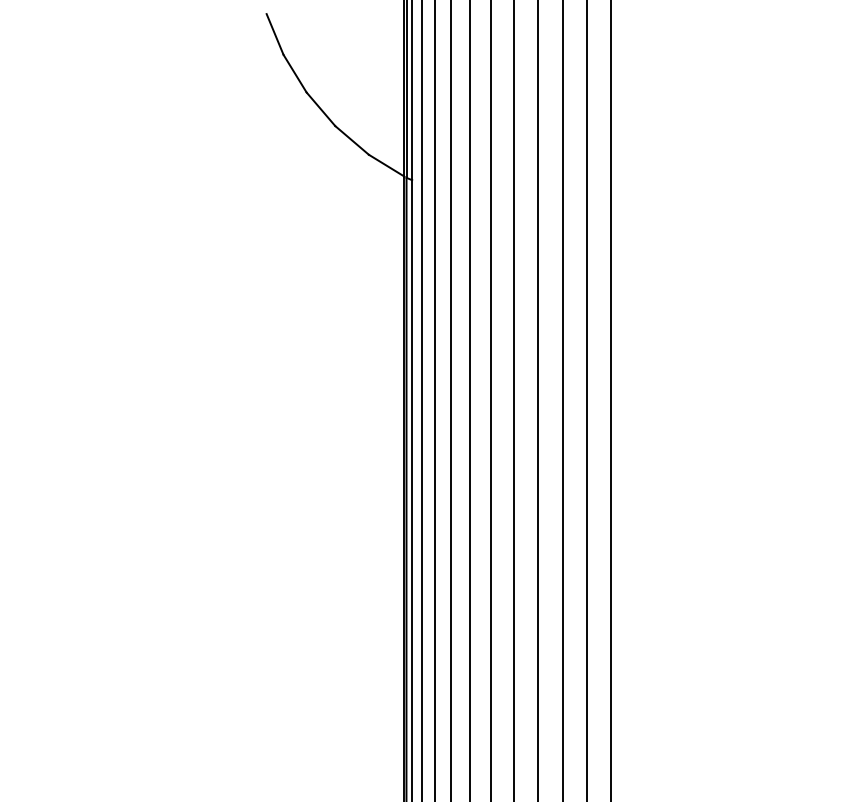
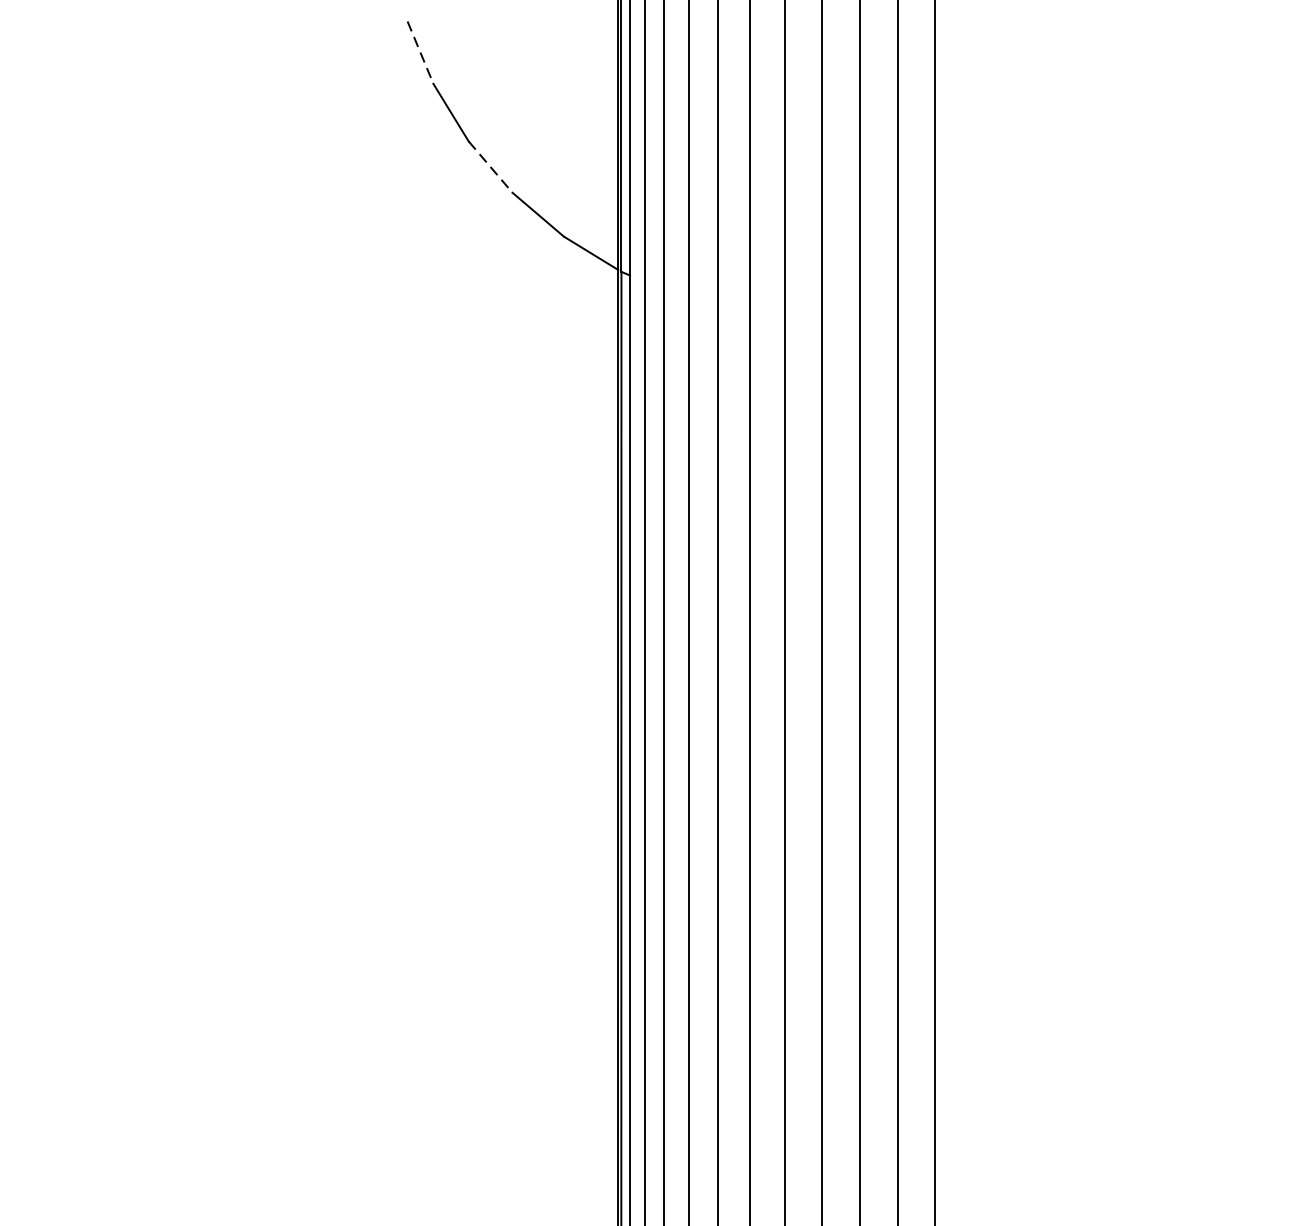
line: (275, 34) -> (421, 52), solid -> dashed
line: (321, 109) -> (491, 167), solid -> dashed

